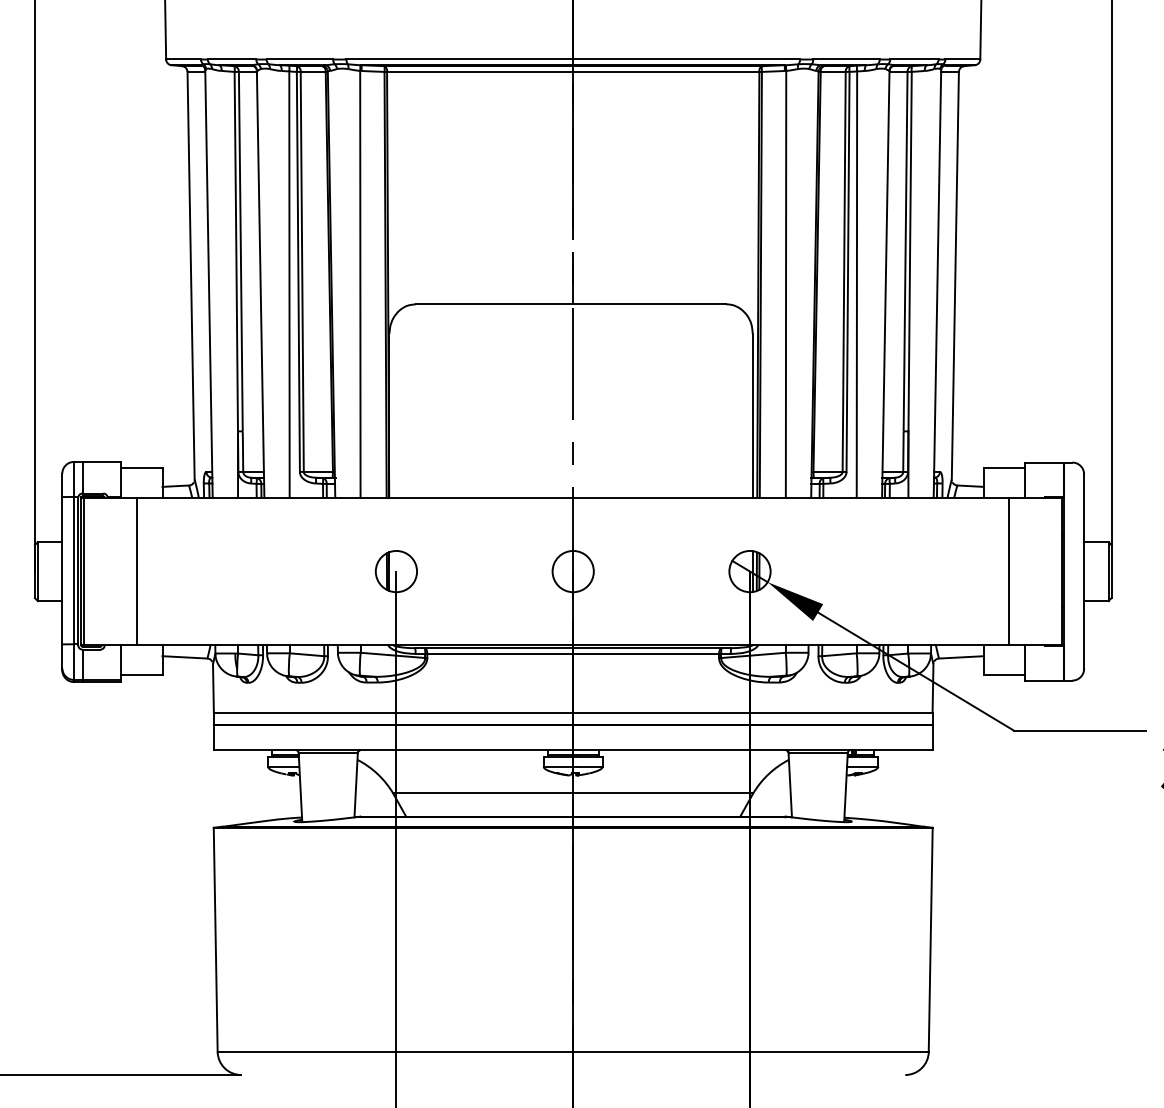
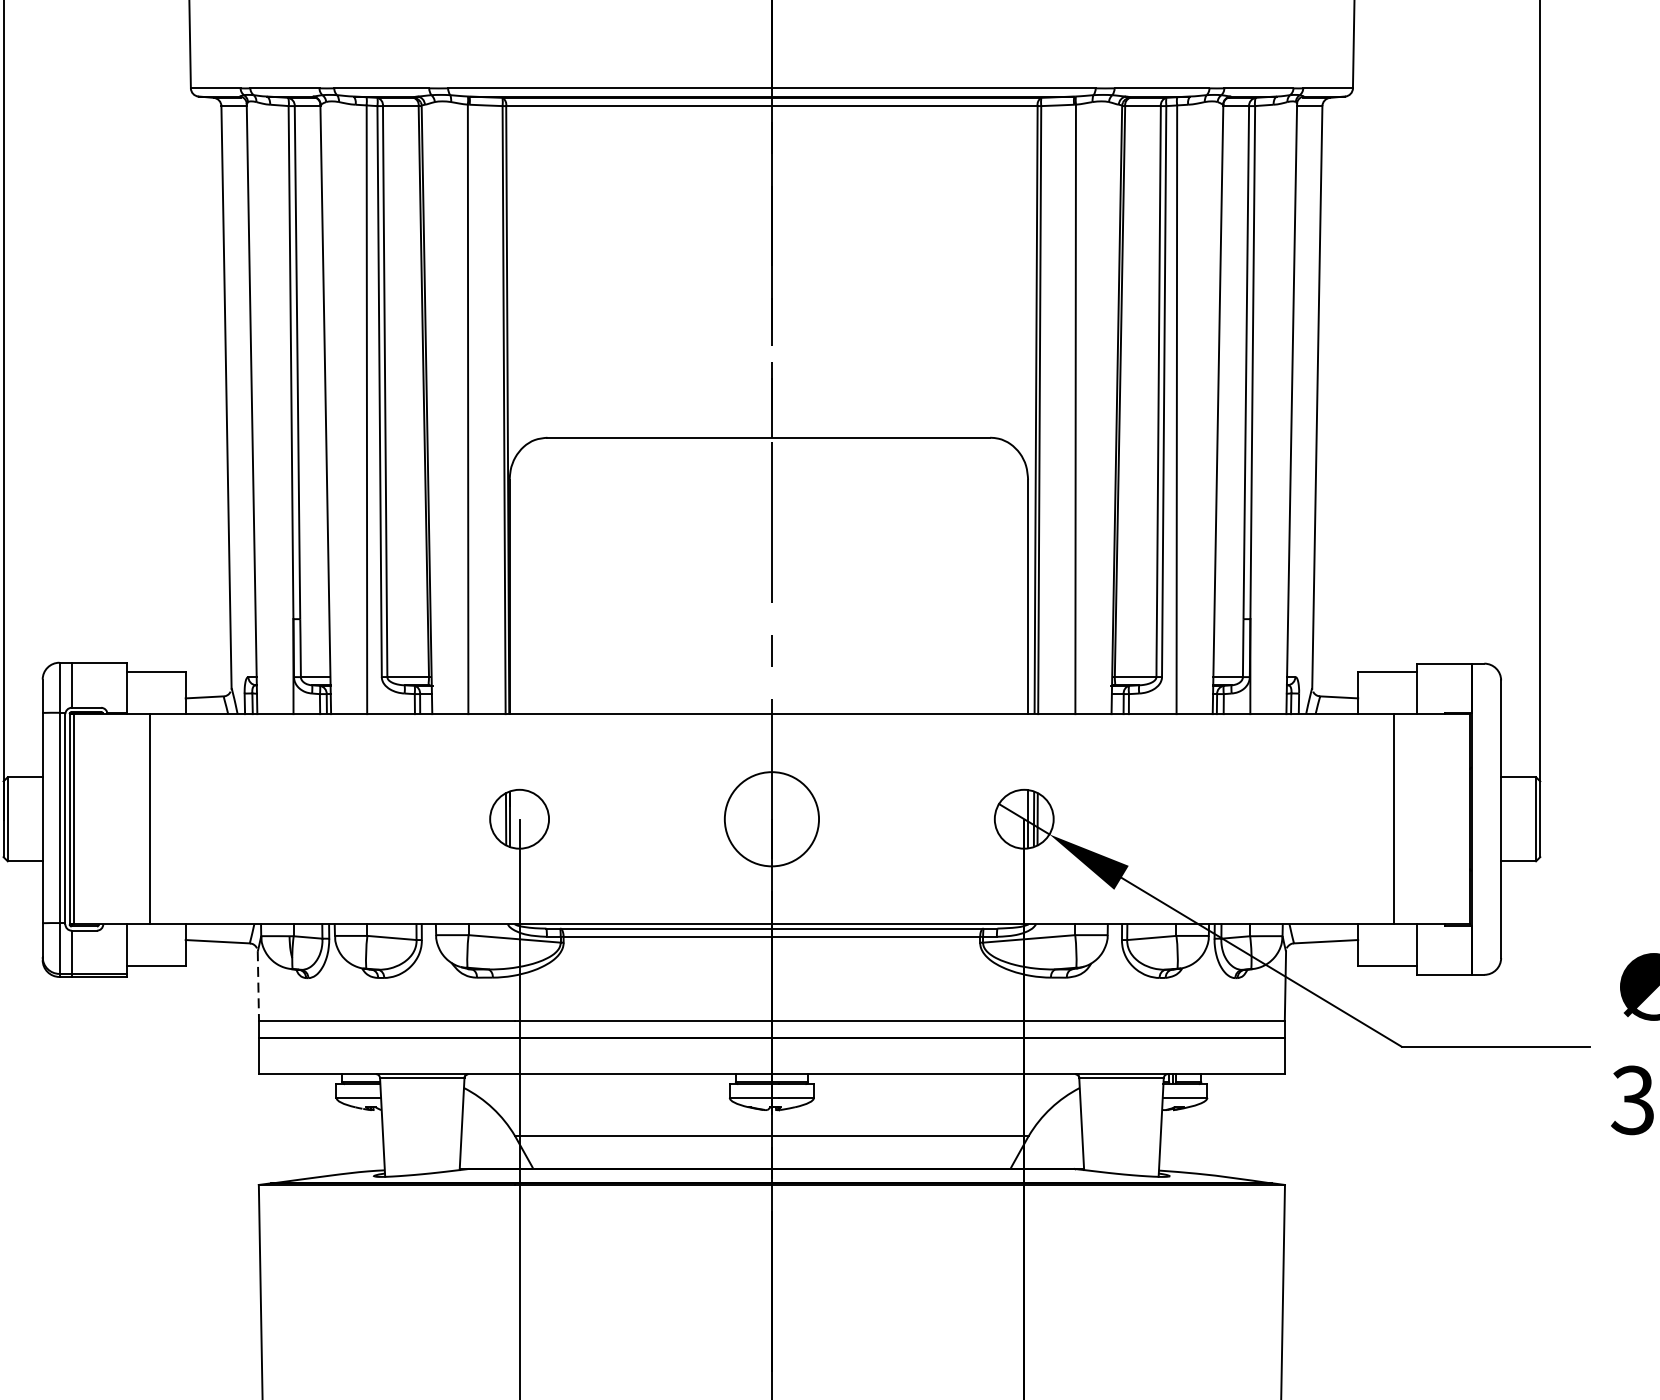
circle: (572, 571) -> (770, 819), size x1.6
line: (213, 689) -> (258, 987), solid -> dashed

